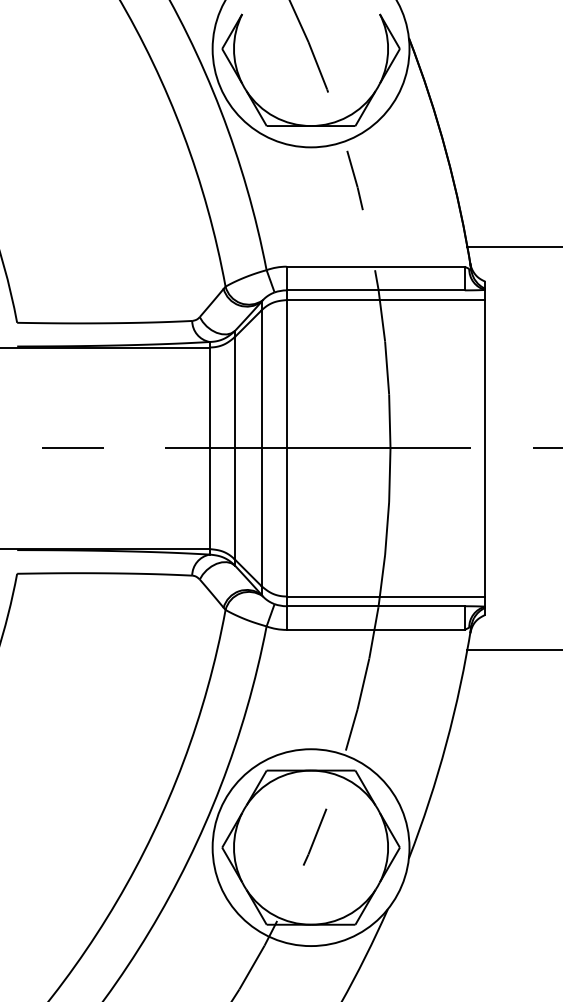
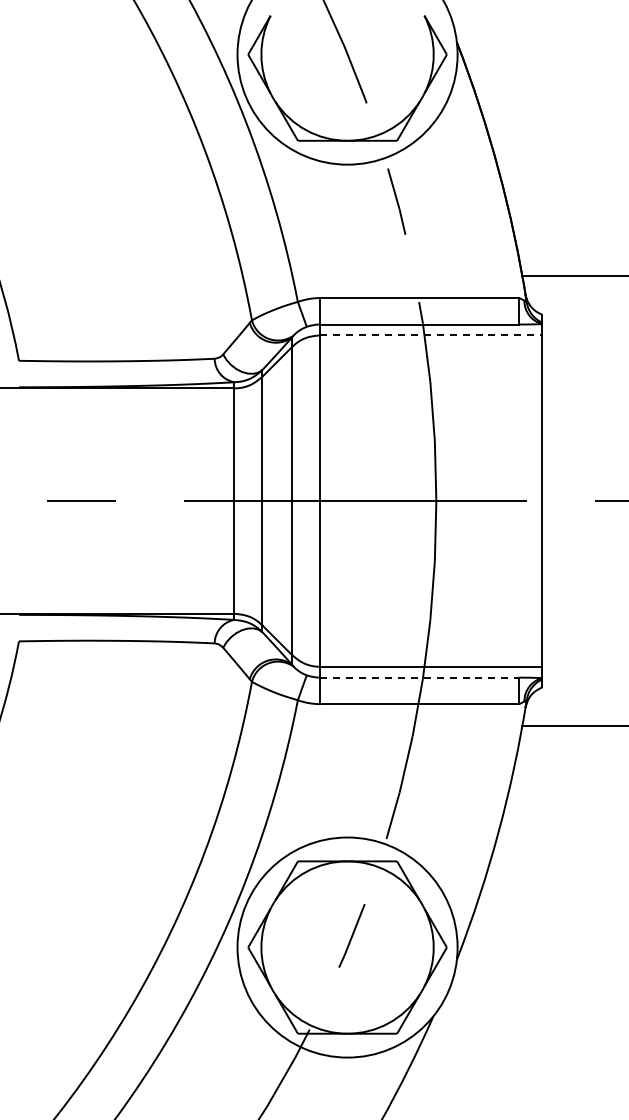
line: (386, 300) -> (431, 335), solid -> dashed
line: (375, 606) -> (419, 677), solid -> dashed

